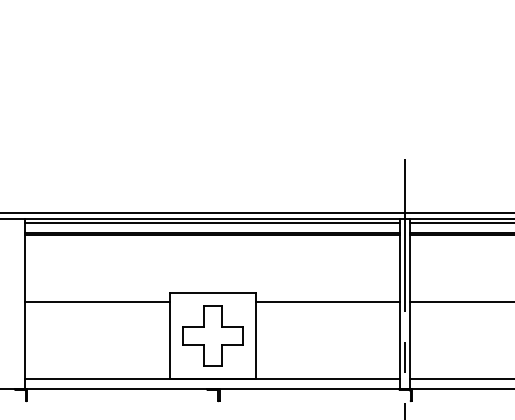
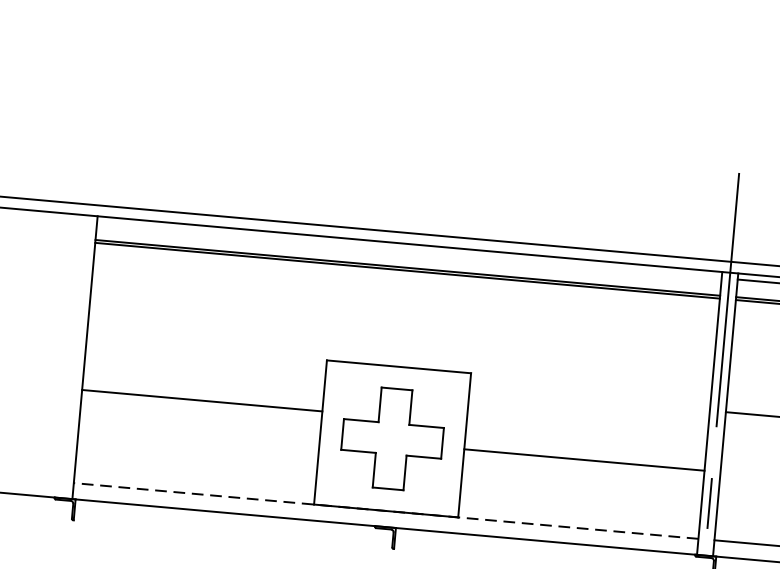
line: (212, 222) -> (408, 249), removed
line: (97, 302) -> (202, 401), moved
line: (328, 302) -> (585, 460), moved
line: (212, 379) -> (385, 511), solid -> dashed

